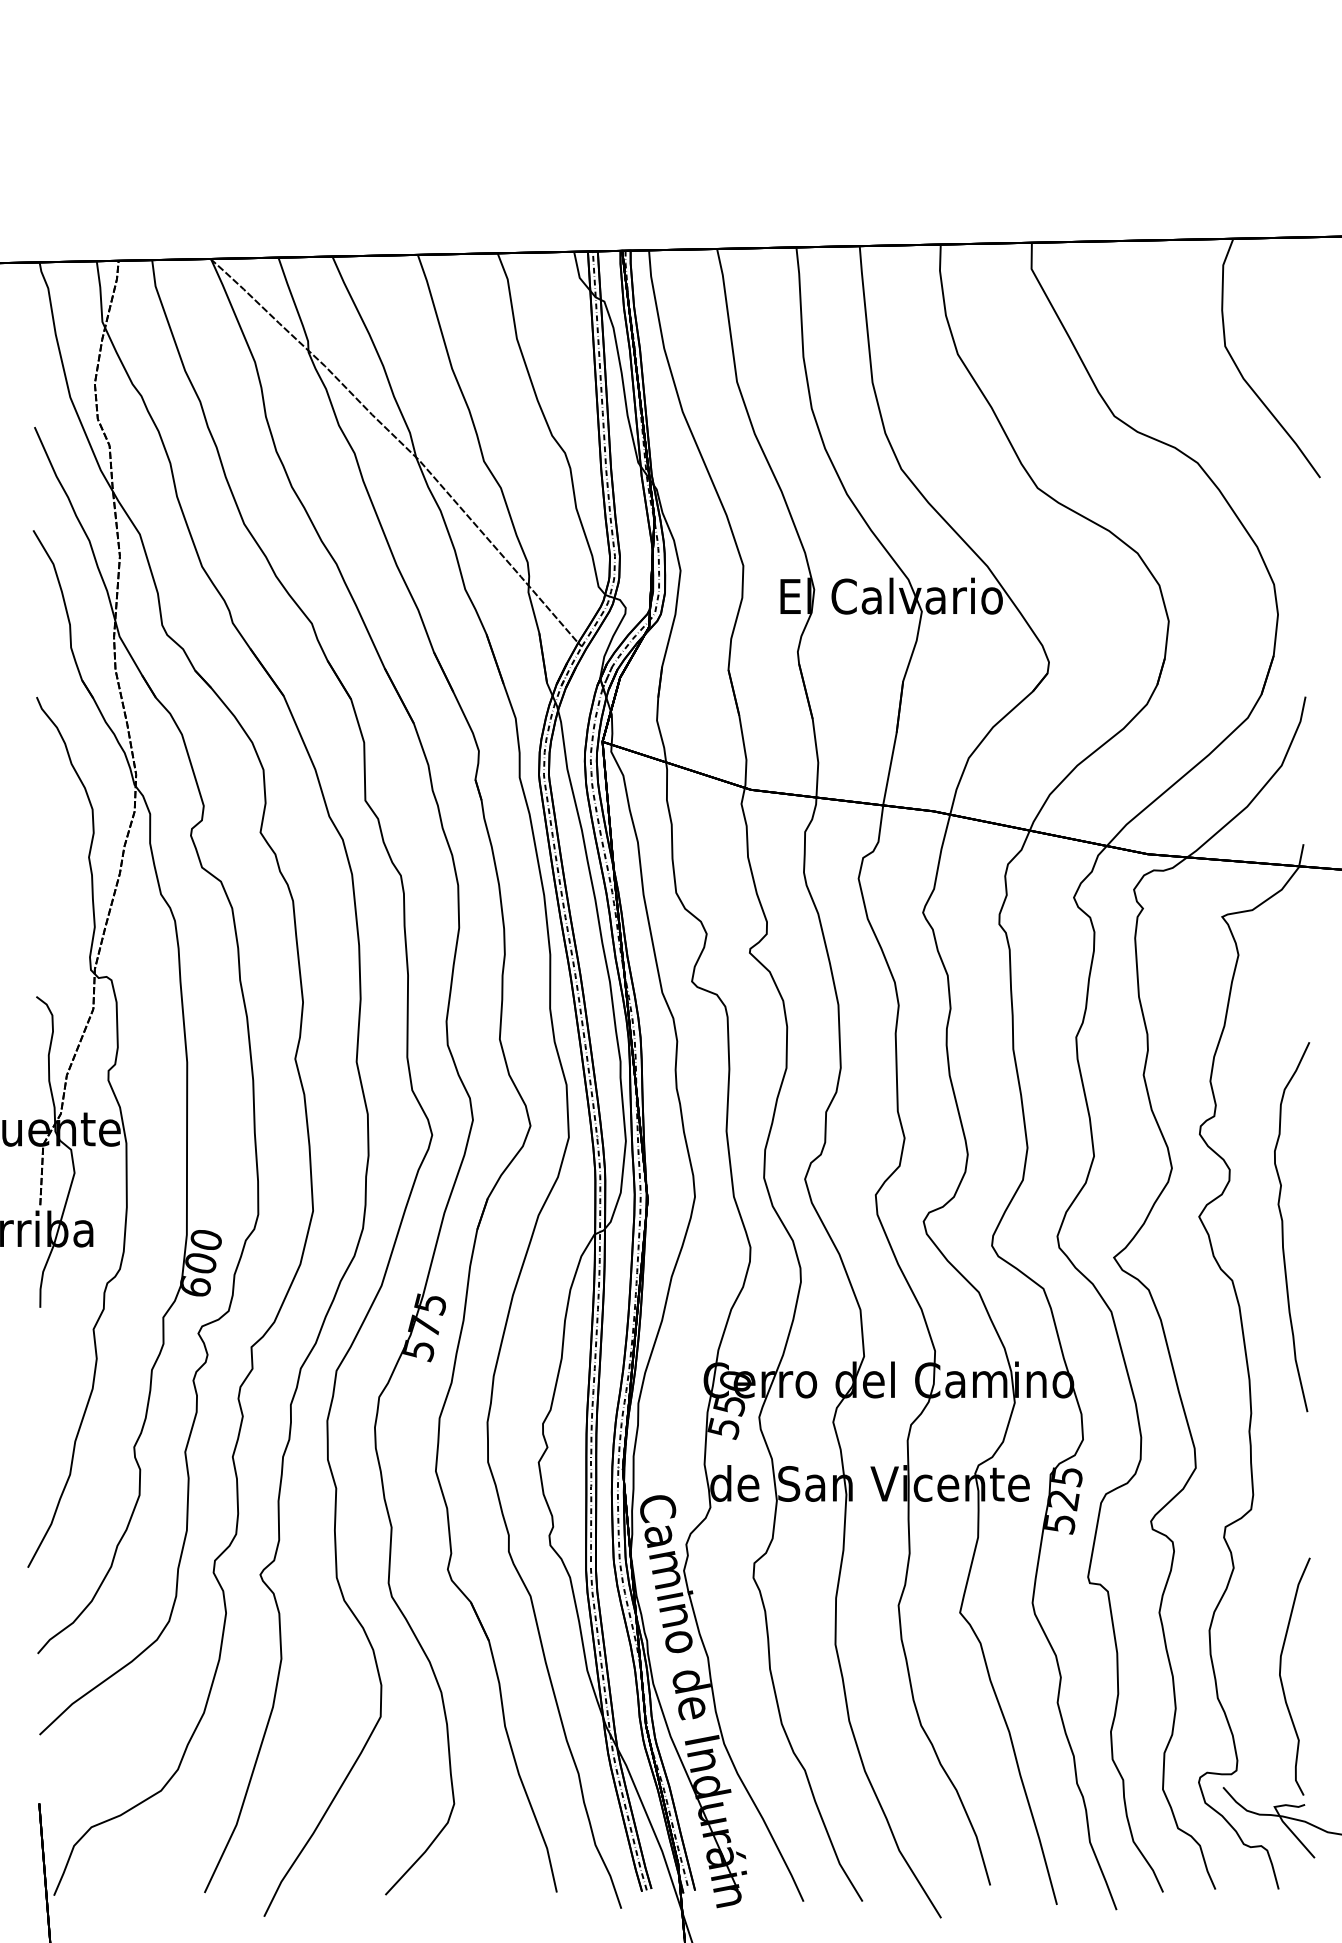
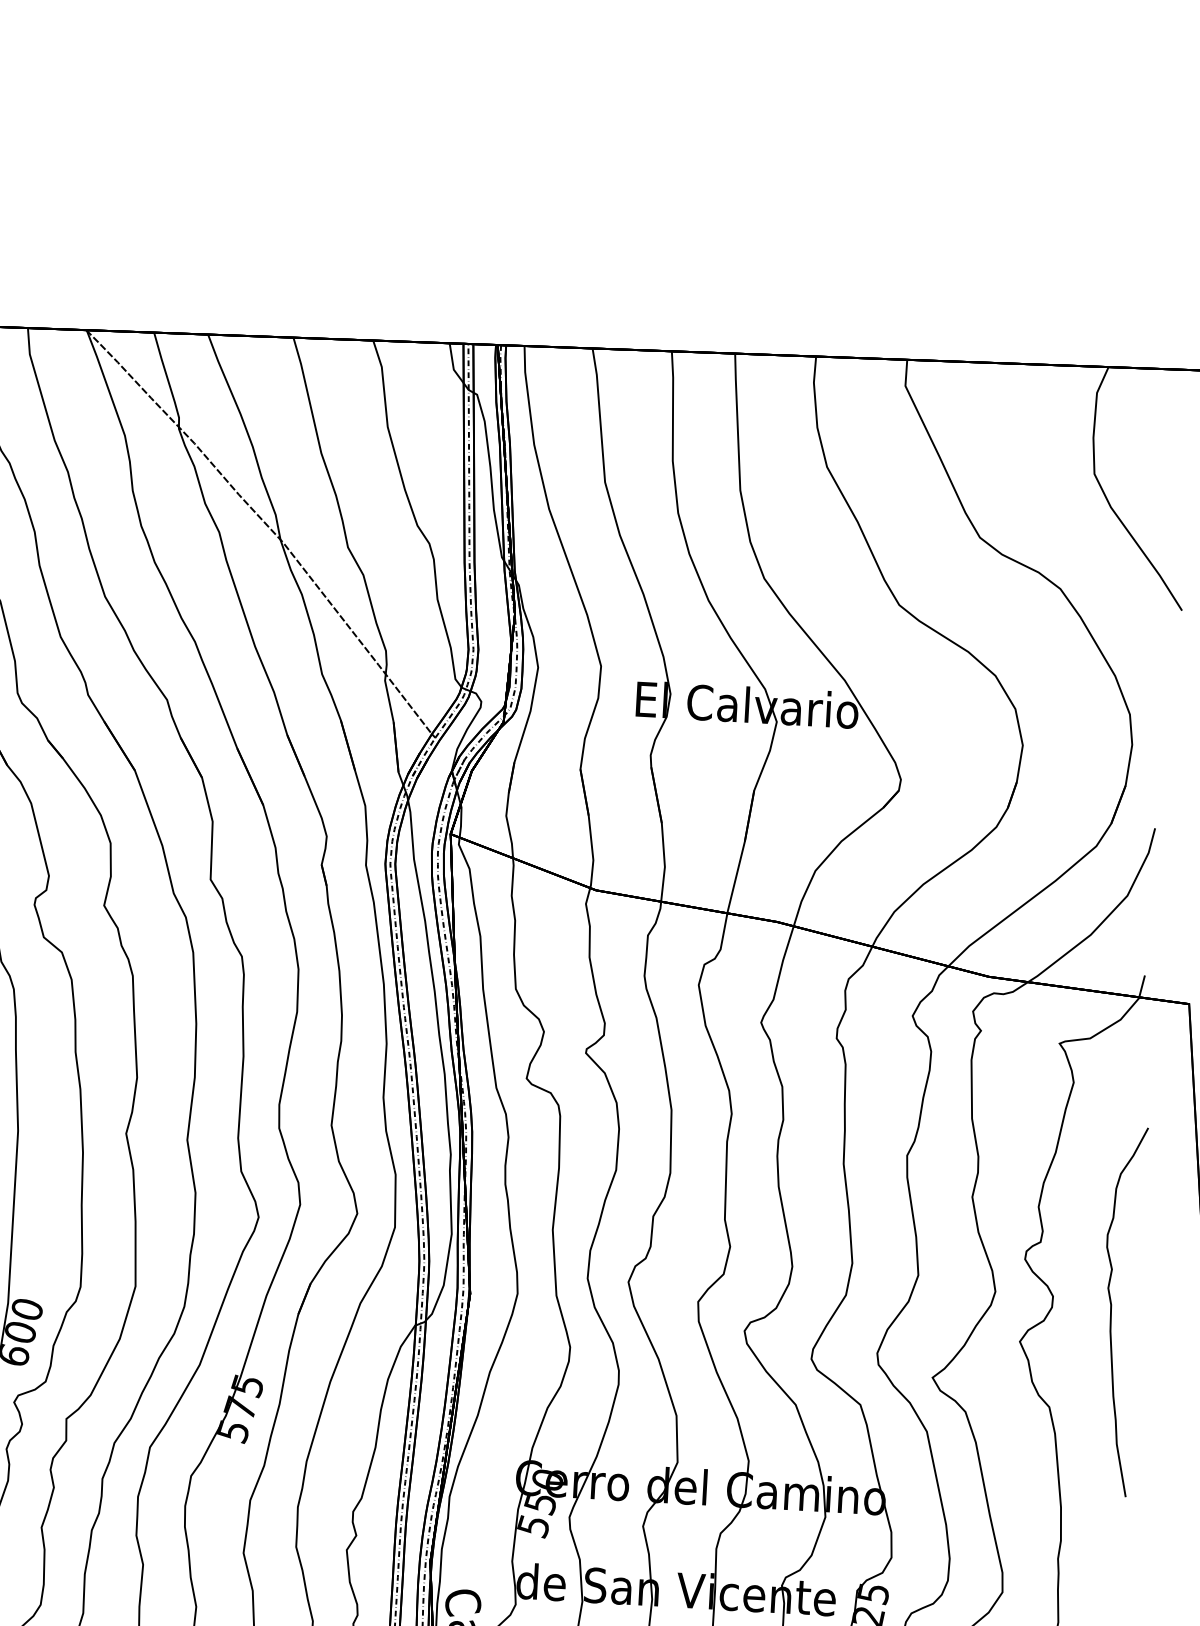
curve: (1283, 1227) -> (1112, 1311), moved

